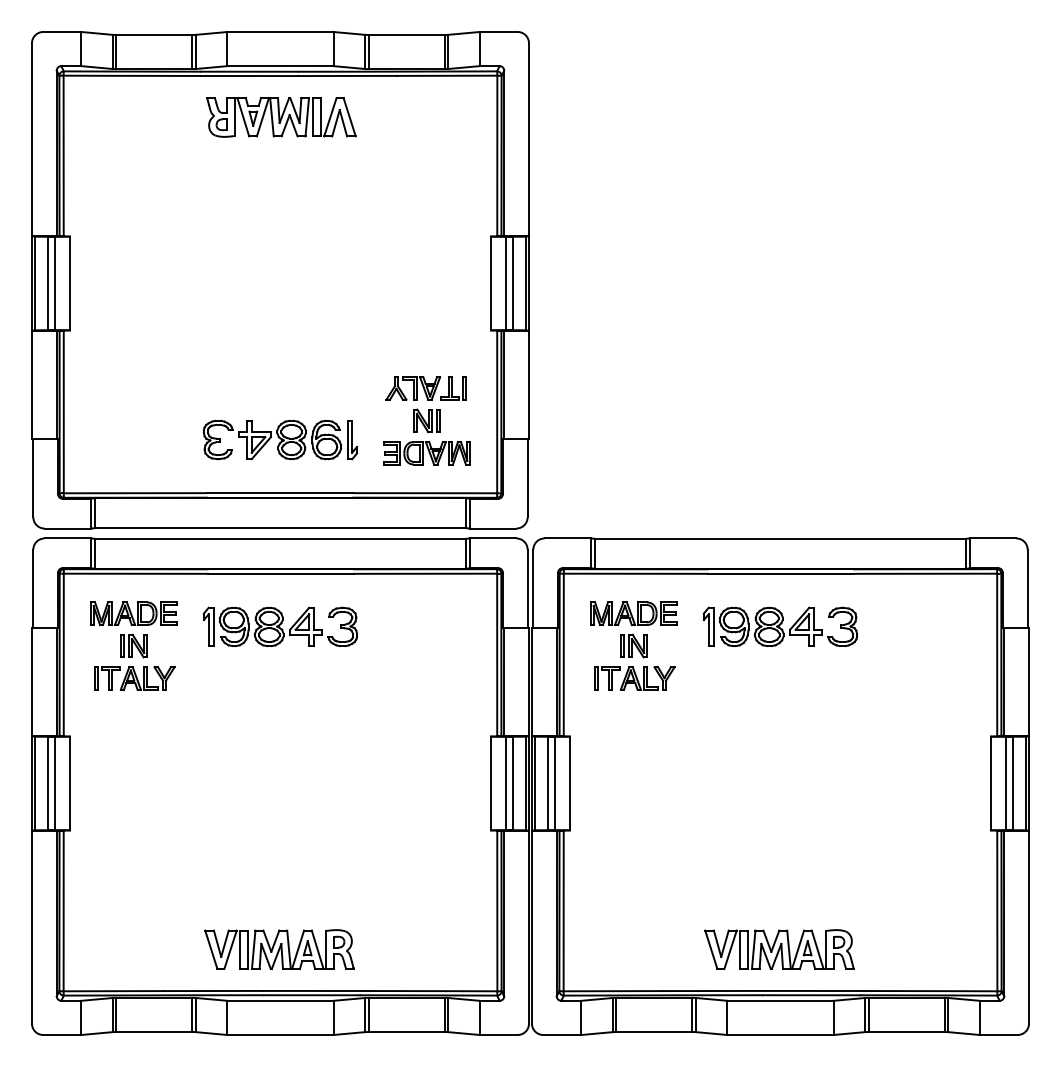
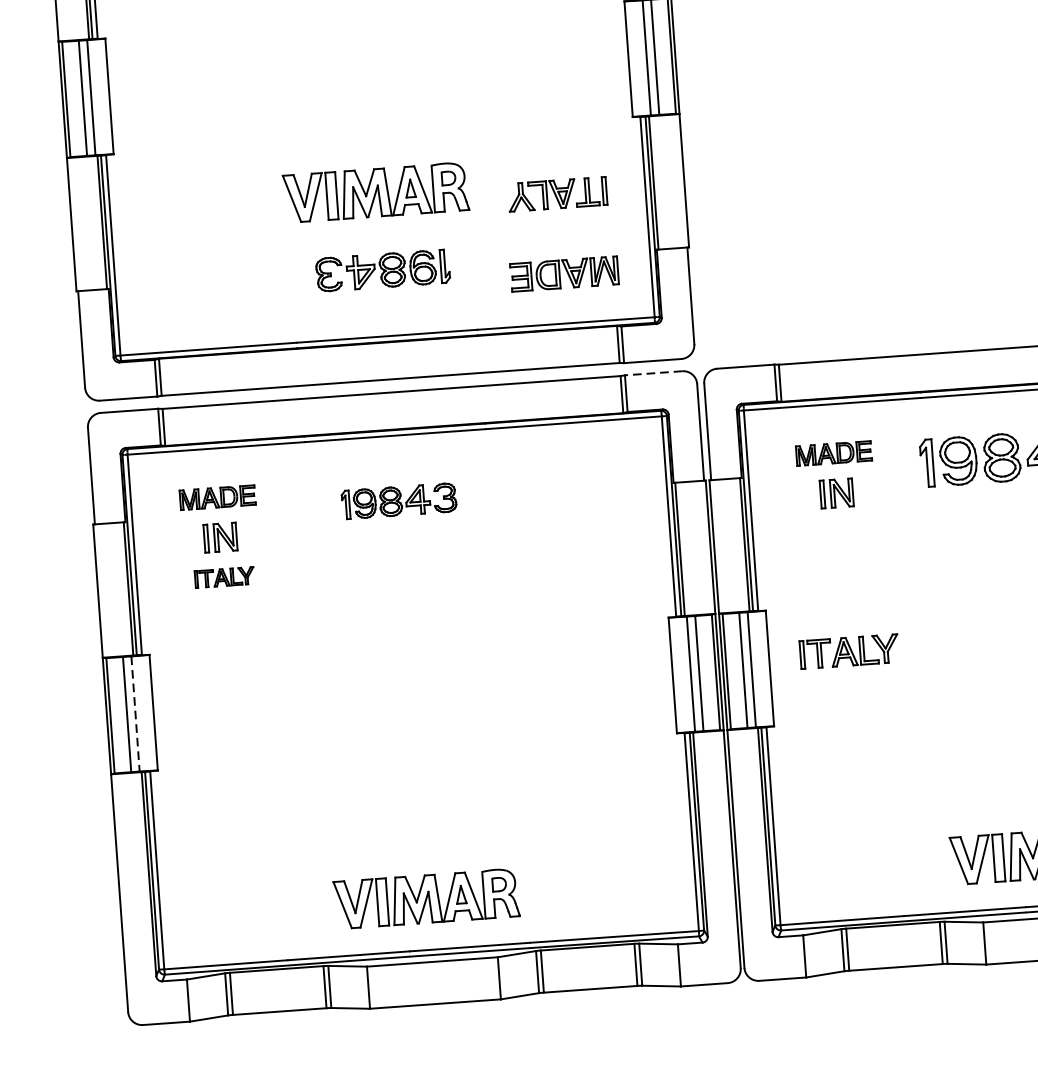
part: (279, 376) -> (376, 192), added
part: (426, 420) -> (561, 233), removed
part: (280, 439) -> (382, 270), size x0.7
line: (492, 538) -> (652, 373), solid -> dashed
part: (133, 613) -> (217, 497), size x0.7
part: (633, 613) -> (833, 453), size x0.7
part: (279, 626) -> (398, 500), size x0.6
part: (134, 678) -> (224, 577), size x0.6
part: (634, 678) -> (848, 651), moved
line: (55, 783) -> (135, 713), solid -> dashed

